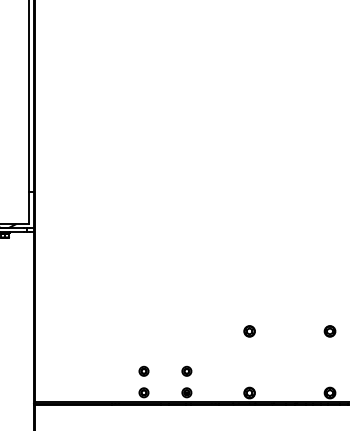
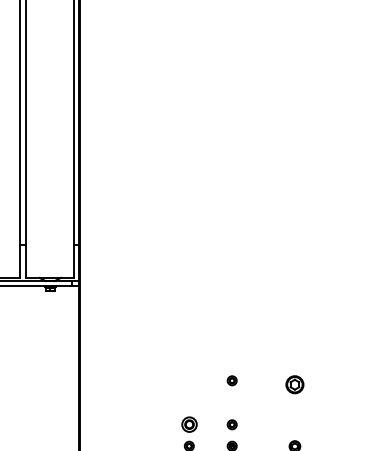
part: (186, 327) -> (231, 380), added
part: (249, 331) -> (294, 384), size x1.6
part: (143, 371) -> (188, 424), size x1.6

